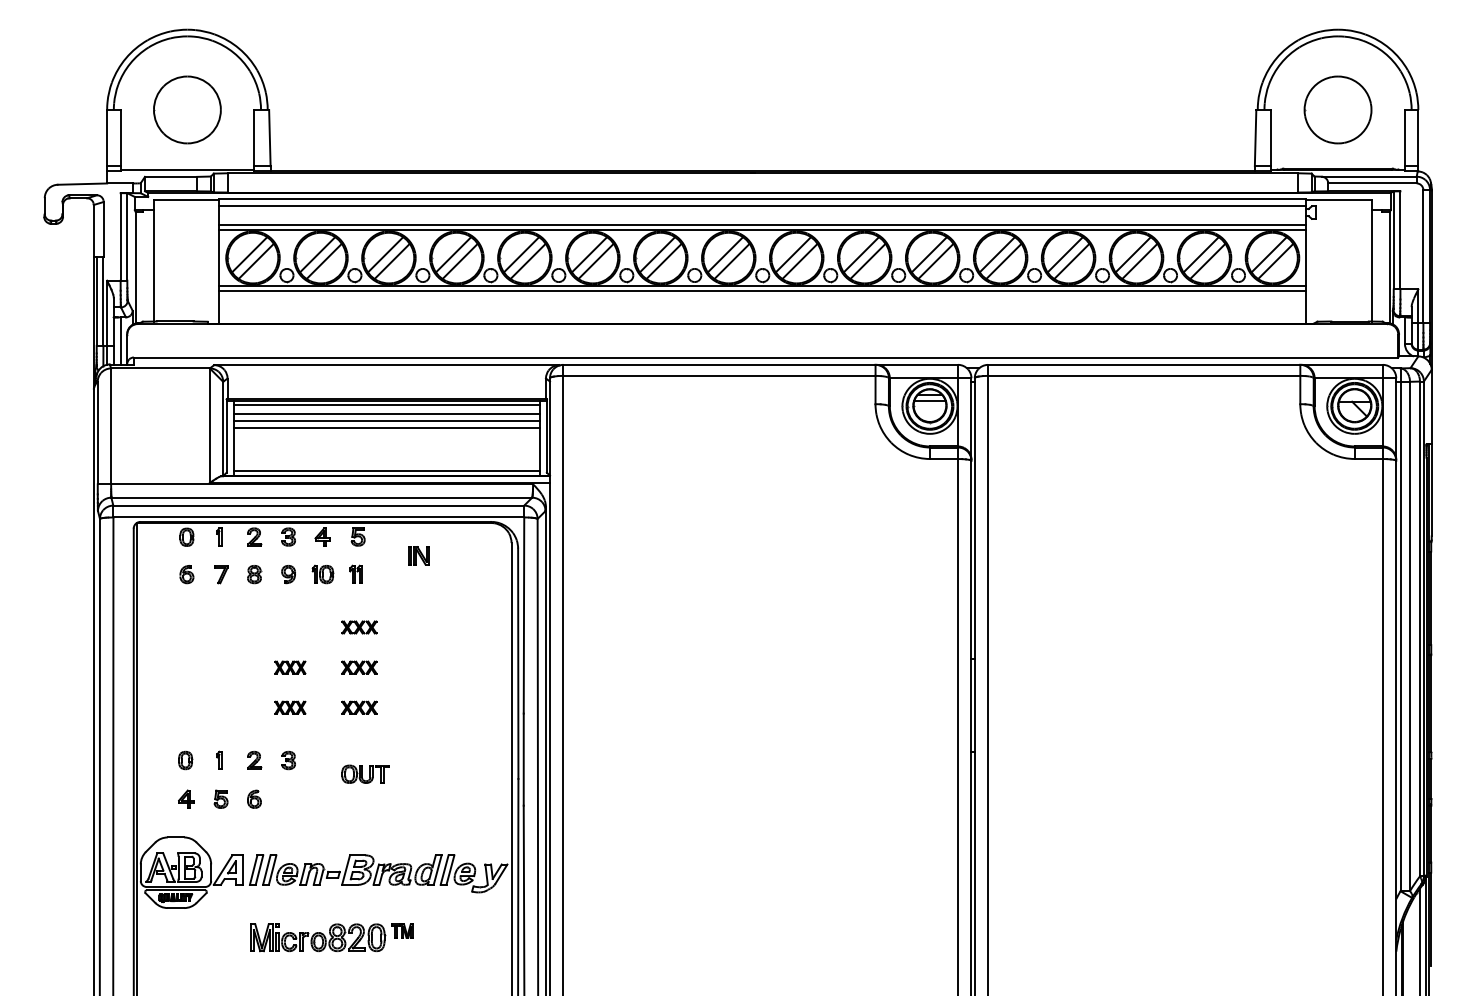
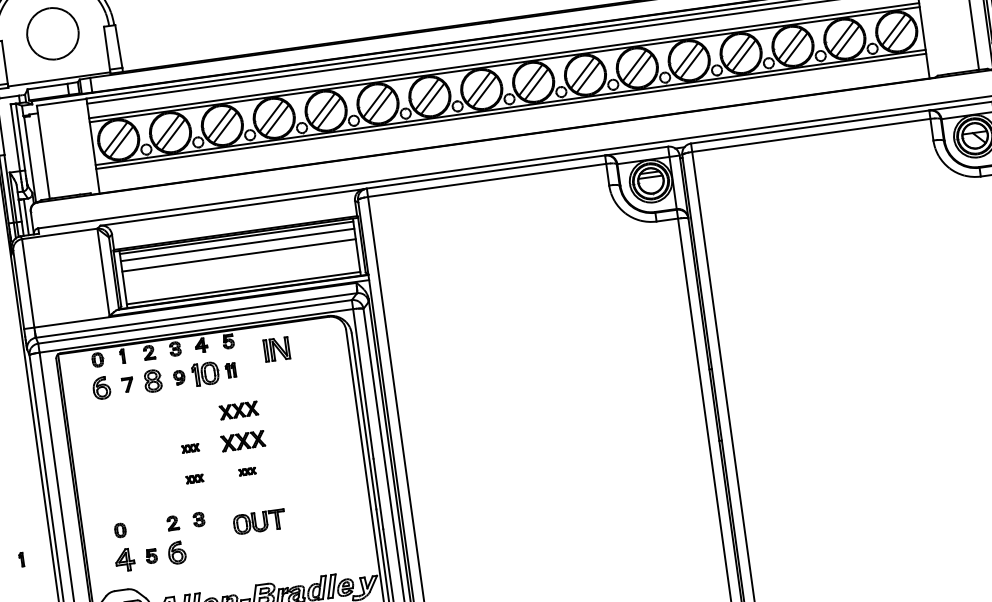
line: (387, 421) -> (238, 250), removed
part: (418, 555) -> (276, 349), size x1.6
part: (186, 574) -> (101, 388), size x1.6
part: (254, 574) -> (153, 381), size x1.6
part: (322, 574) -> (205, 374), size x1.6
part: (359, 627) -> (239, 410), size x1.4
part: (290, 667) -> (190, 448), size x0.7
part: (359, 667) -> (243, 441), size x1.6
part: (290, 707) -> (194, 478), size x0.7
part: (359, 707) -> (247, 471), size x0.6
part: (219, 759) -> (21, 558), moved
part: (365, 773) -> (259, 521), size x1.4
part: (186, 798) -> (125, 559), size x1.6
part: (254, 798) -> (177, 552), size x1.6

